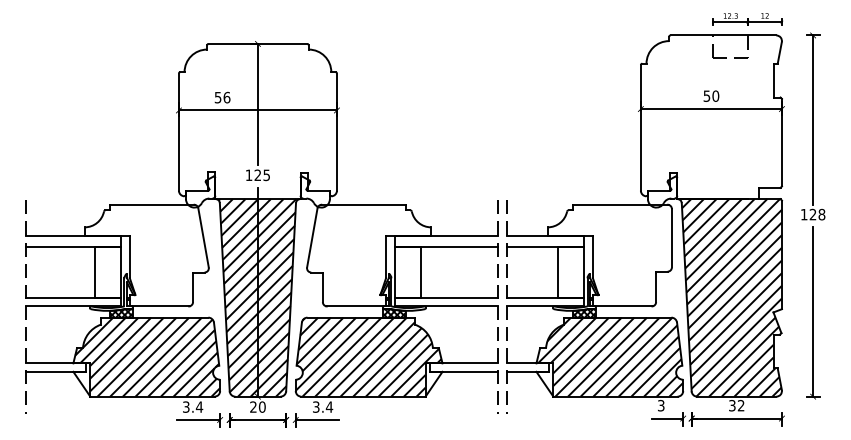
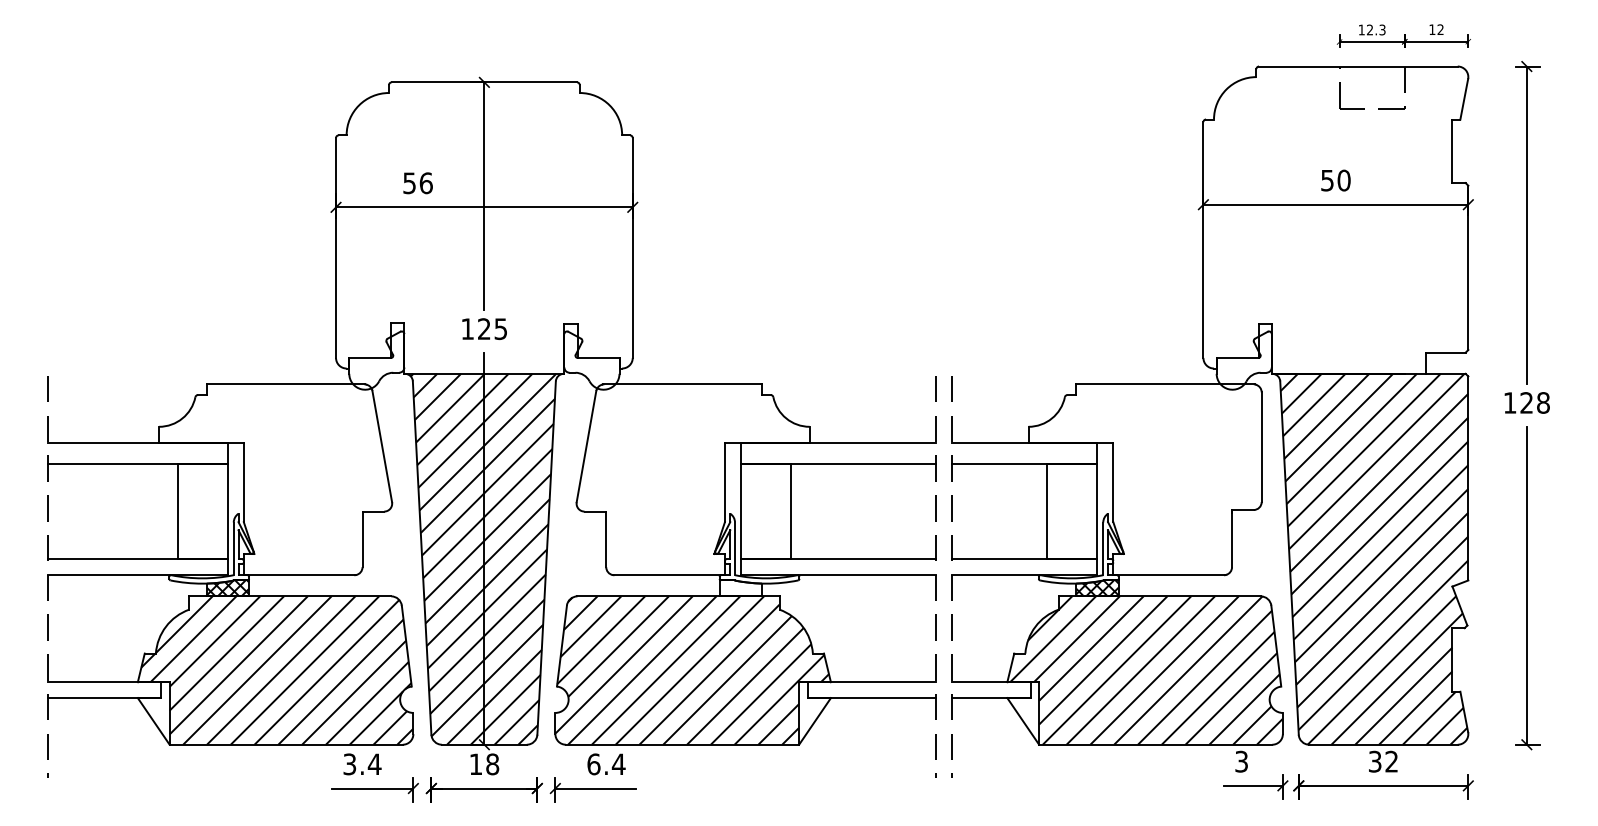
hatch: (394, 313) -> (740, 588), removed
text: (257, 406) -> (483, 763), 20 -> 18
text: (315, 406) -> (592, 763), 3.4 -> 6.4

